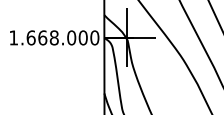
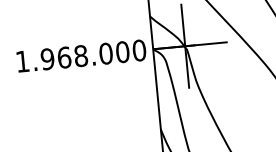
text: (30, 37) -> (46, 58), 1.668.000 -> 1.968.000

